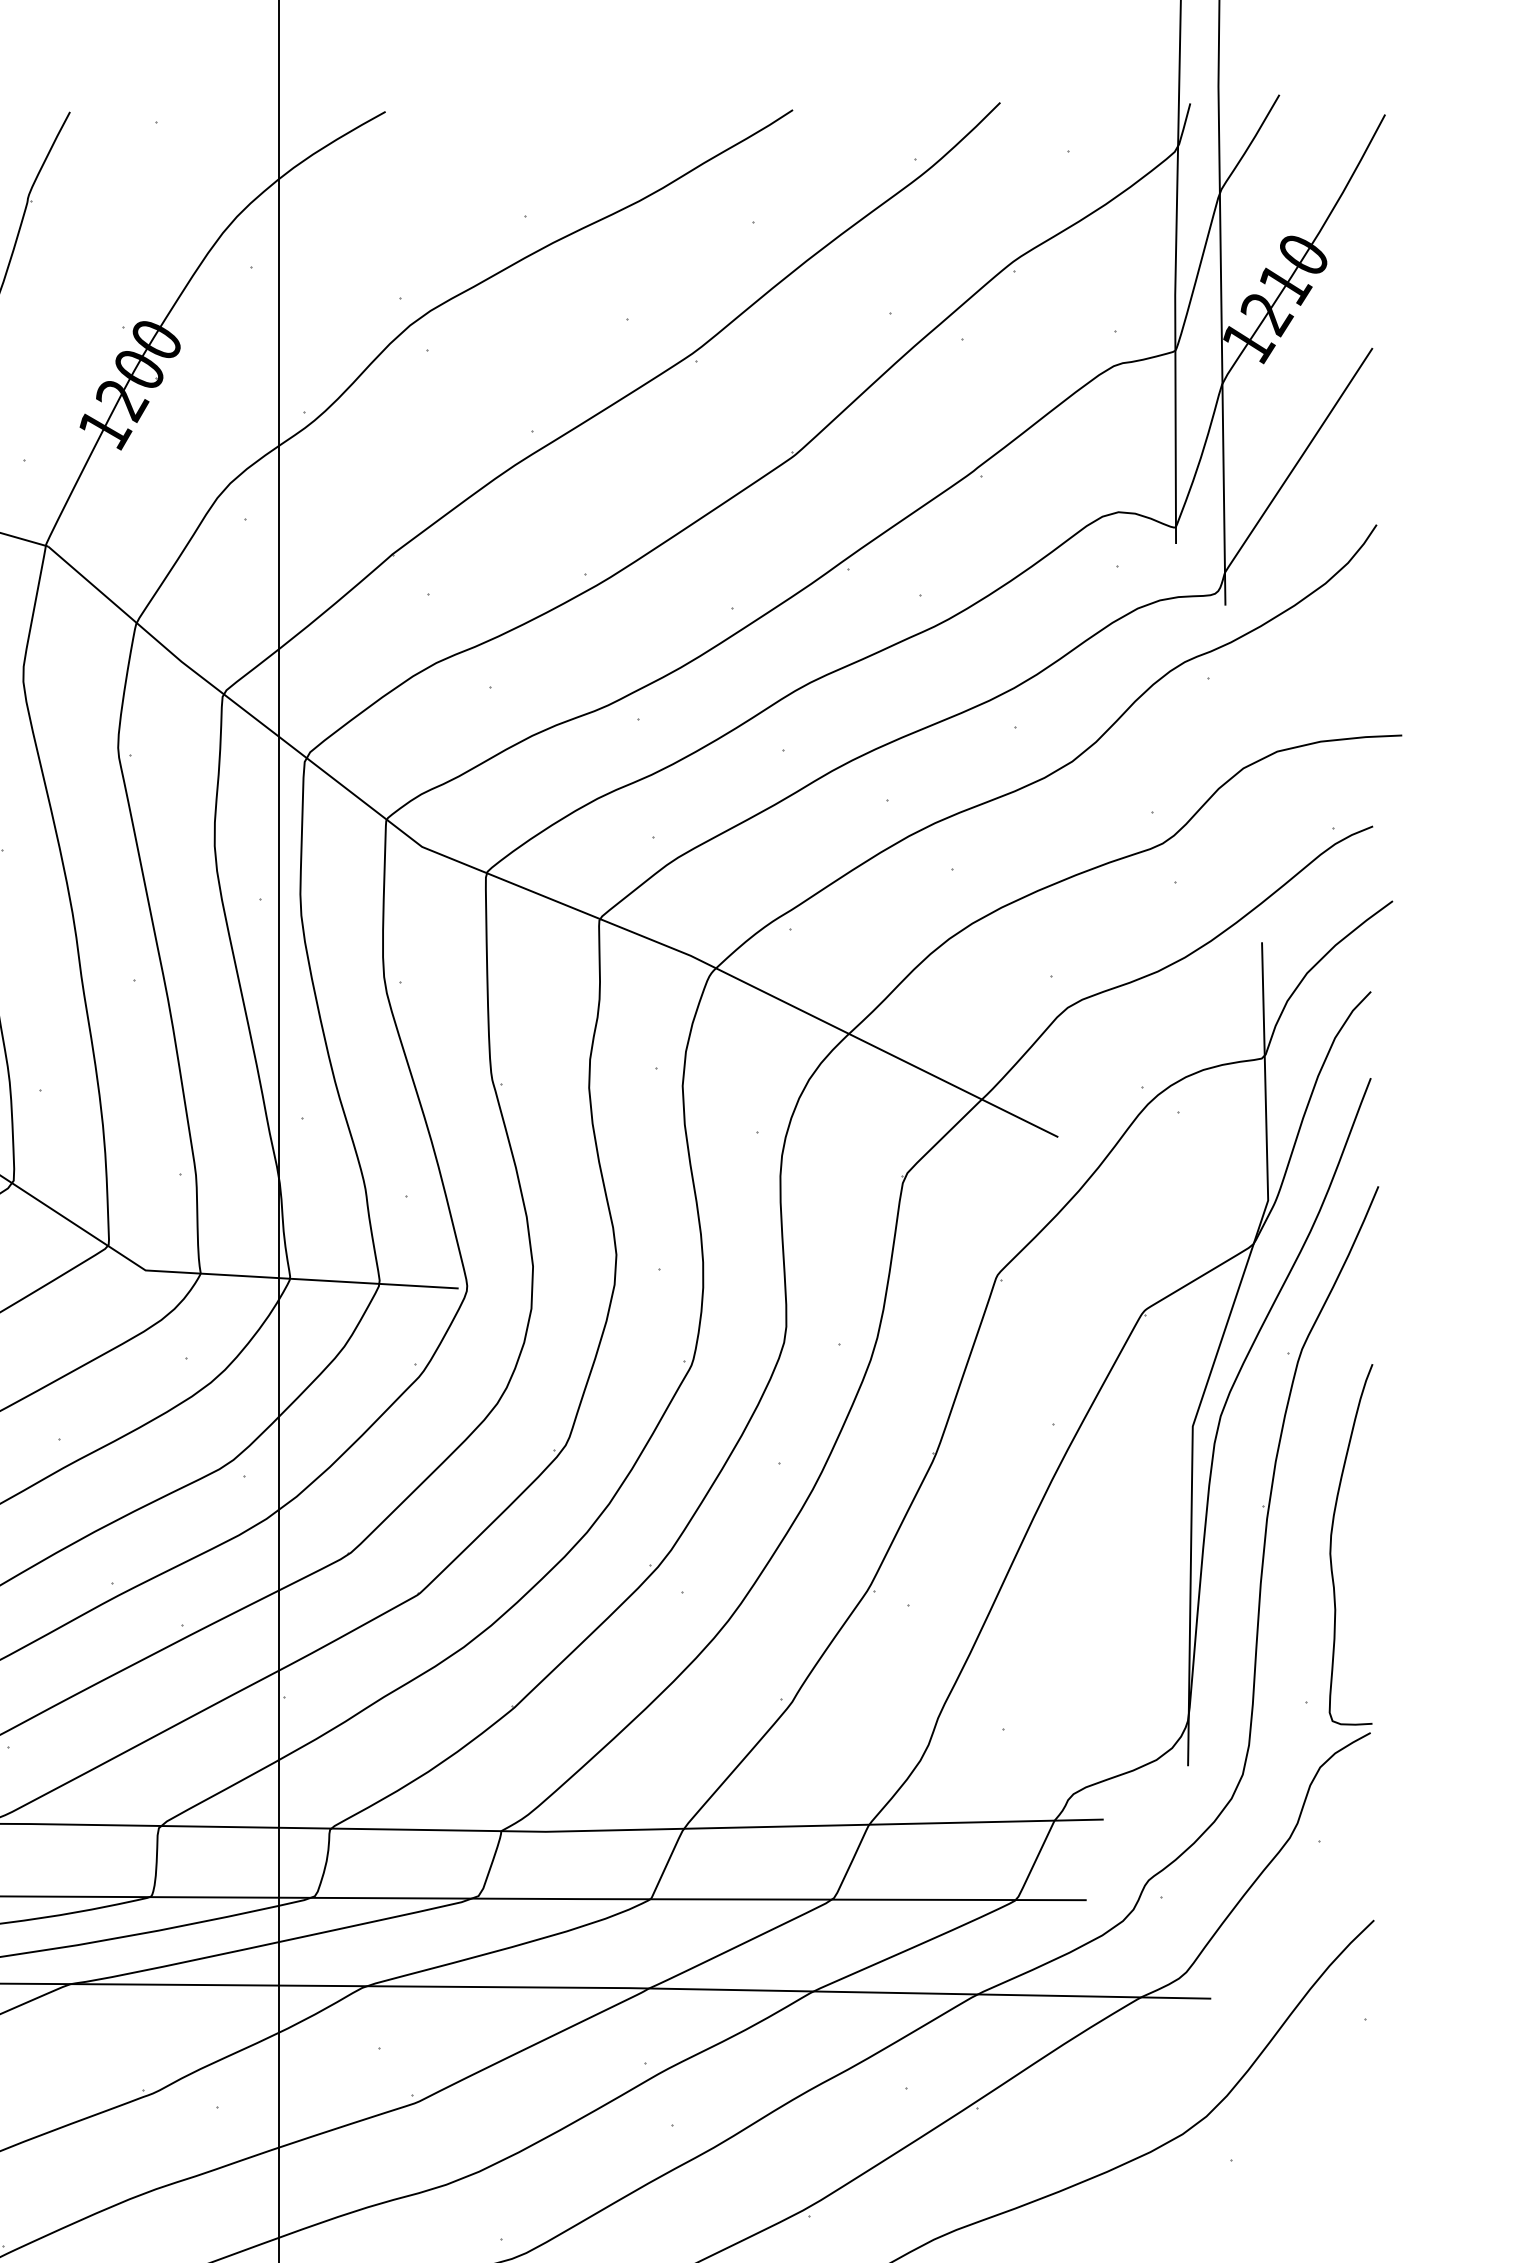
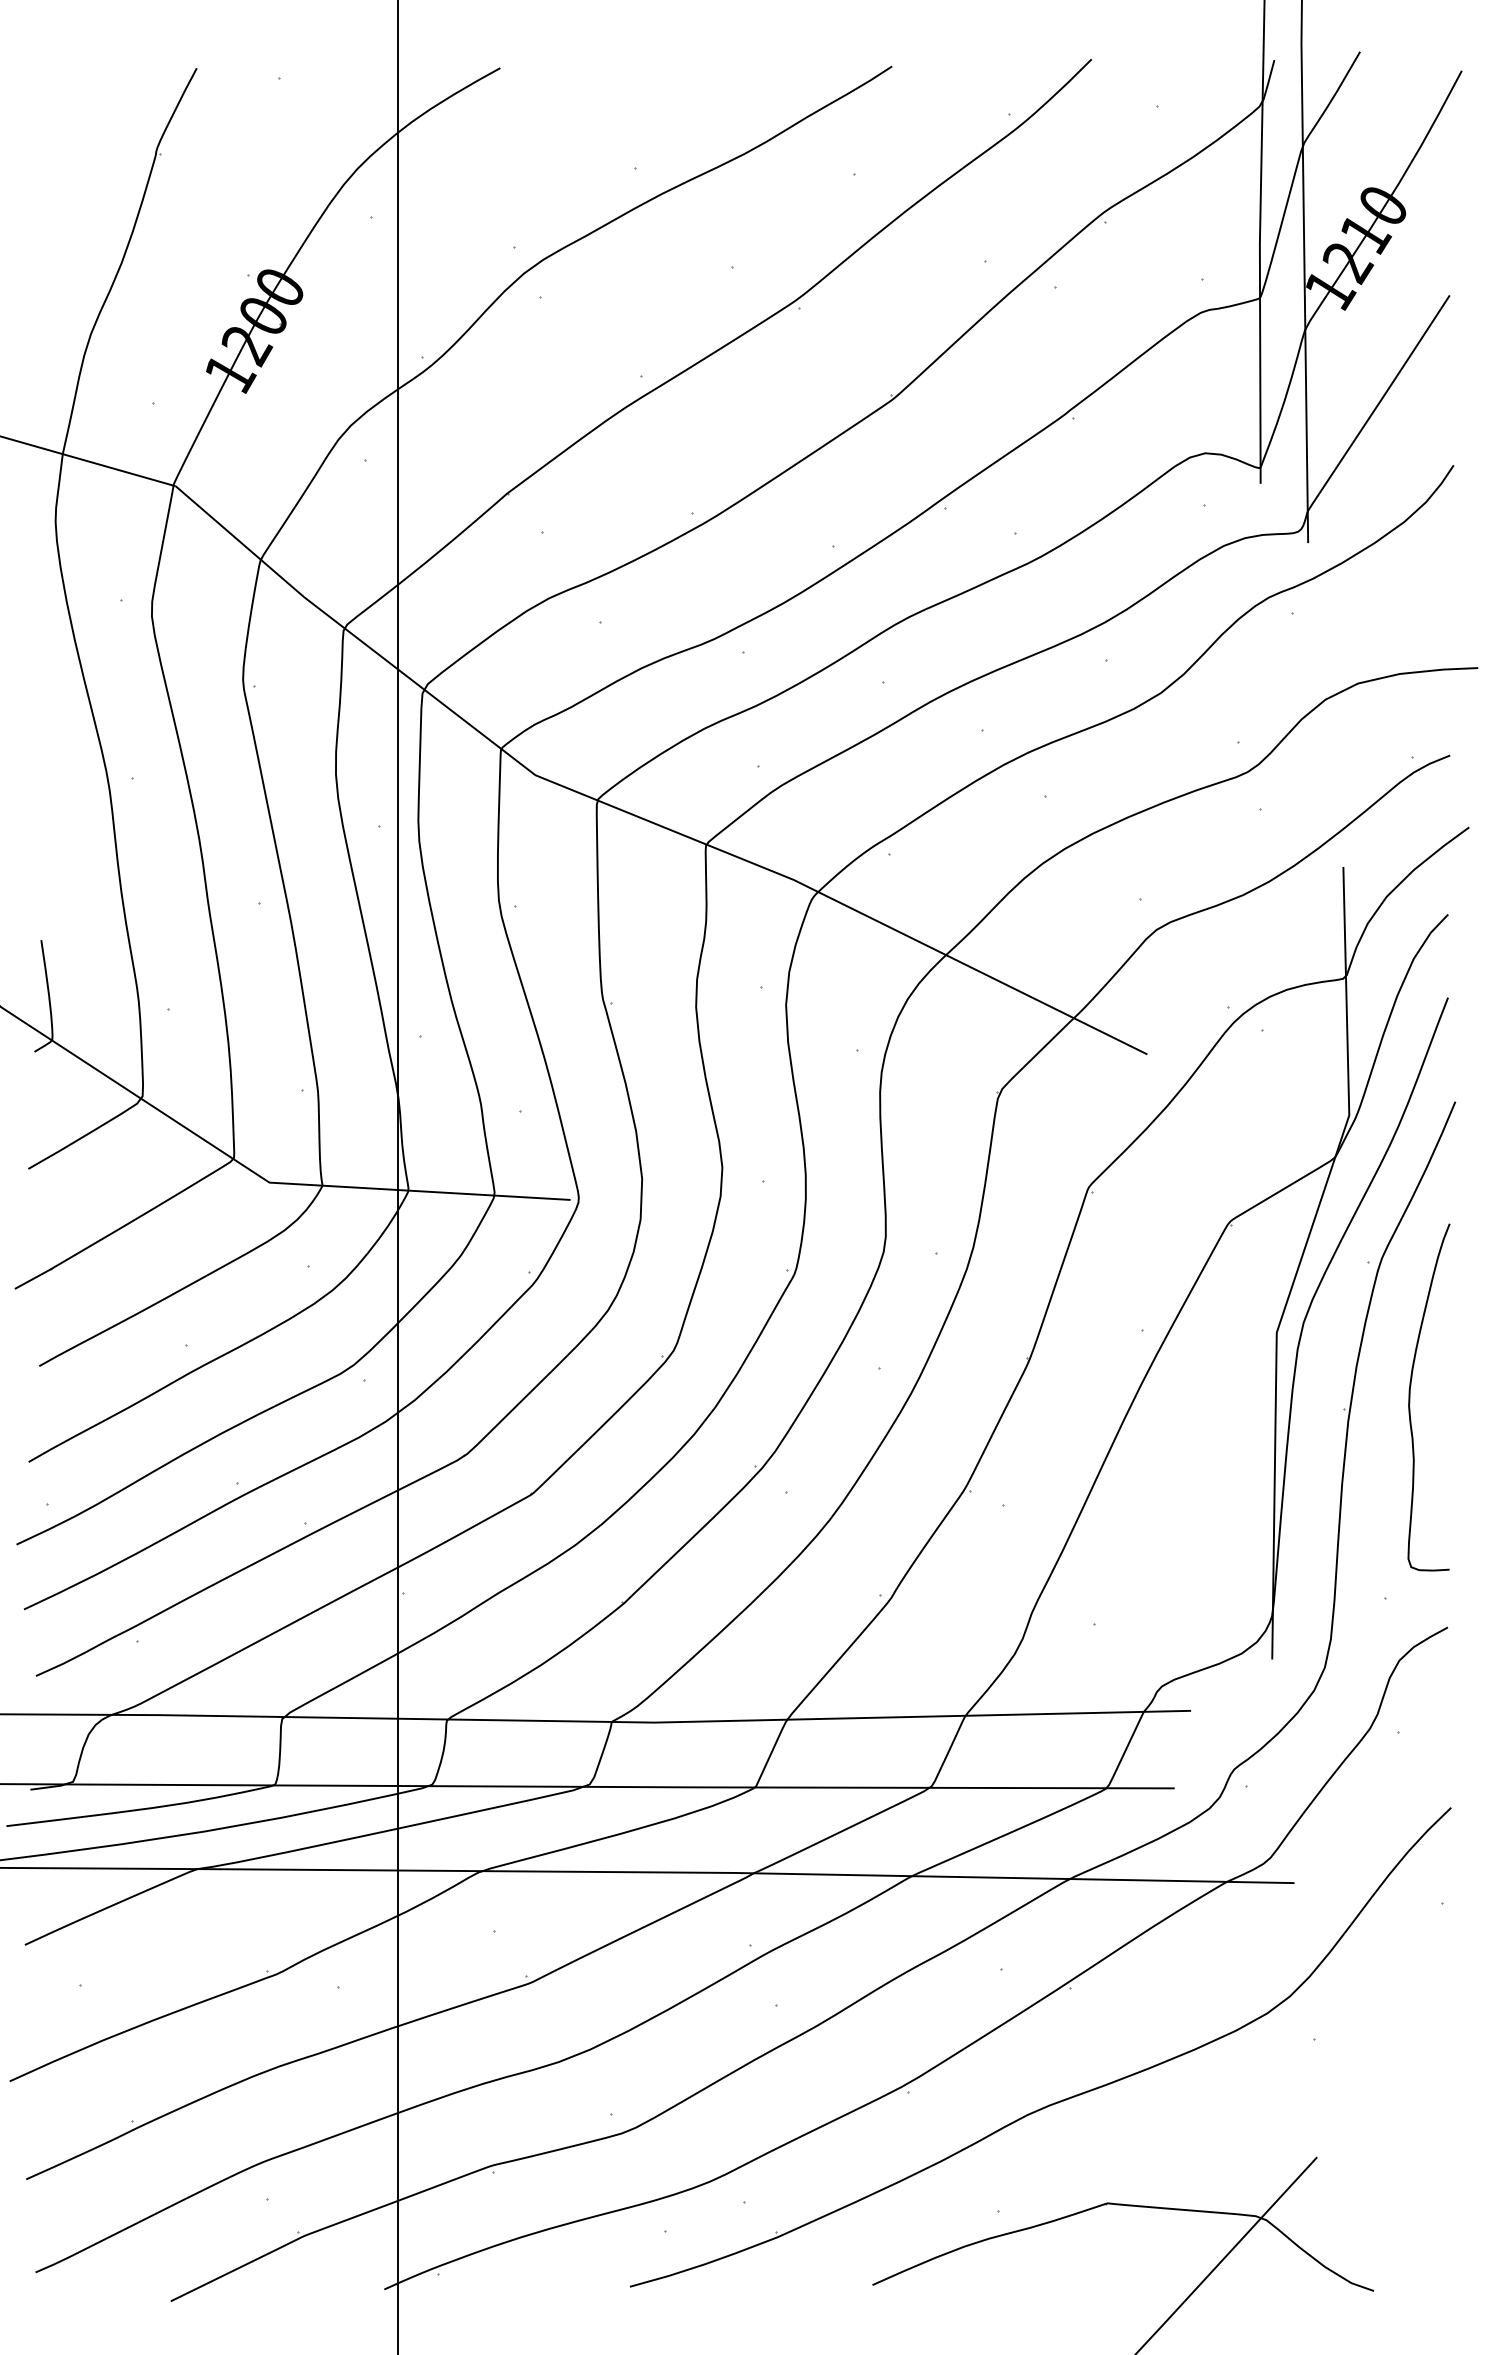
curve: (1331, 1544) -> (1410, 1397), moved

